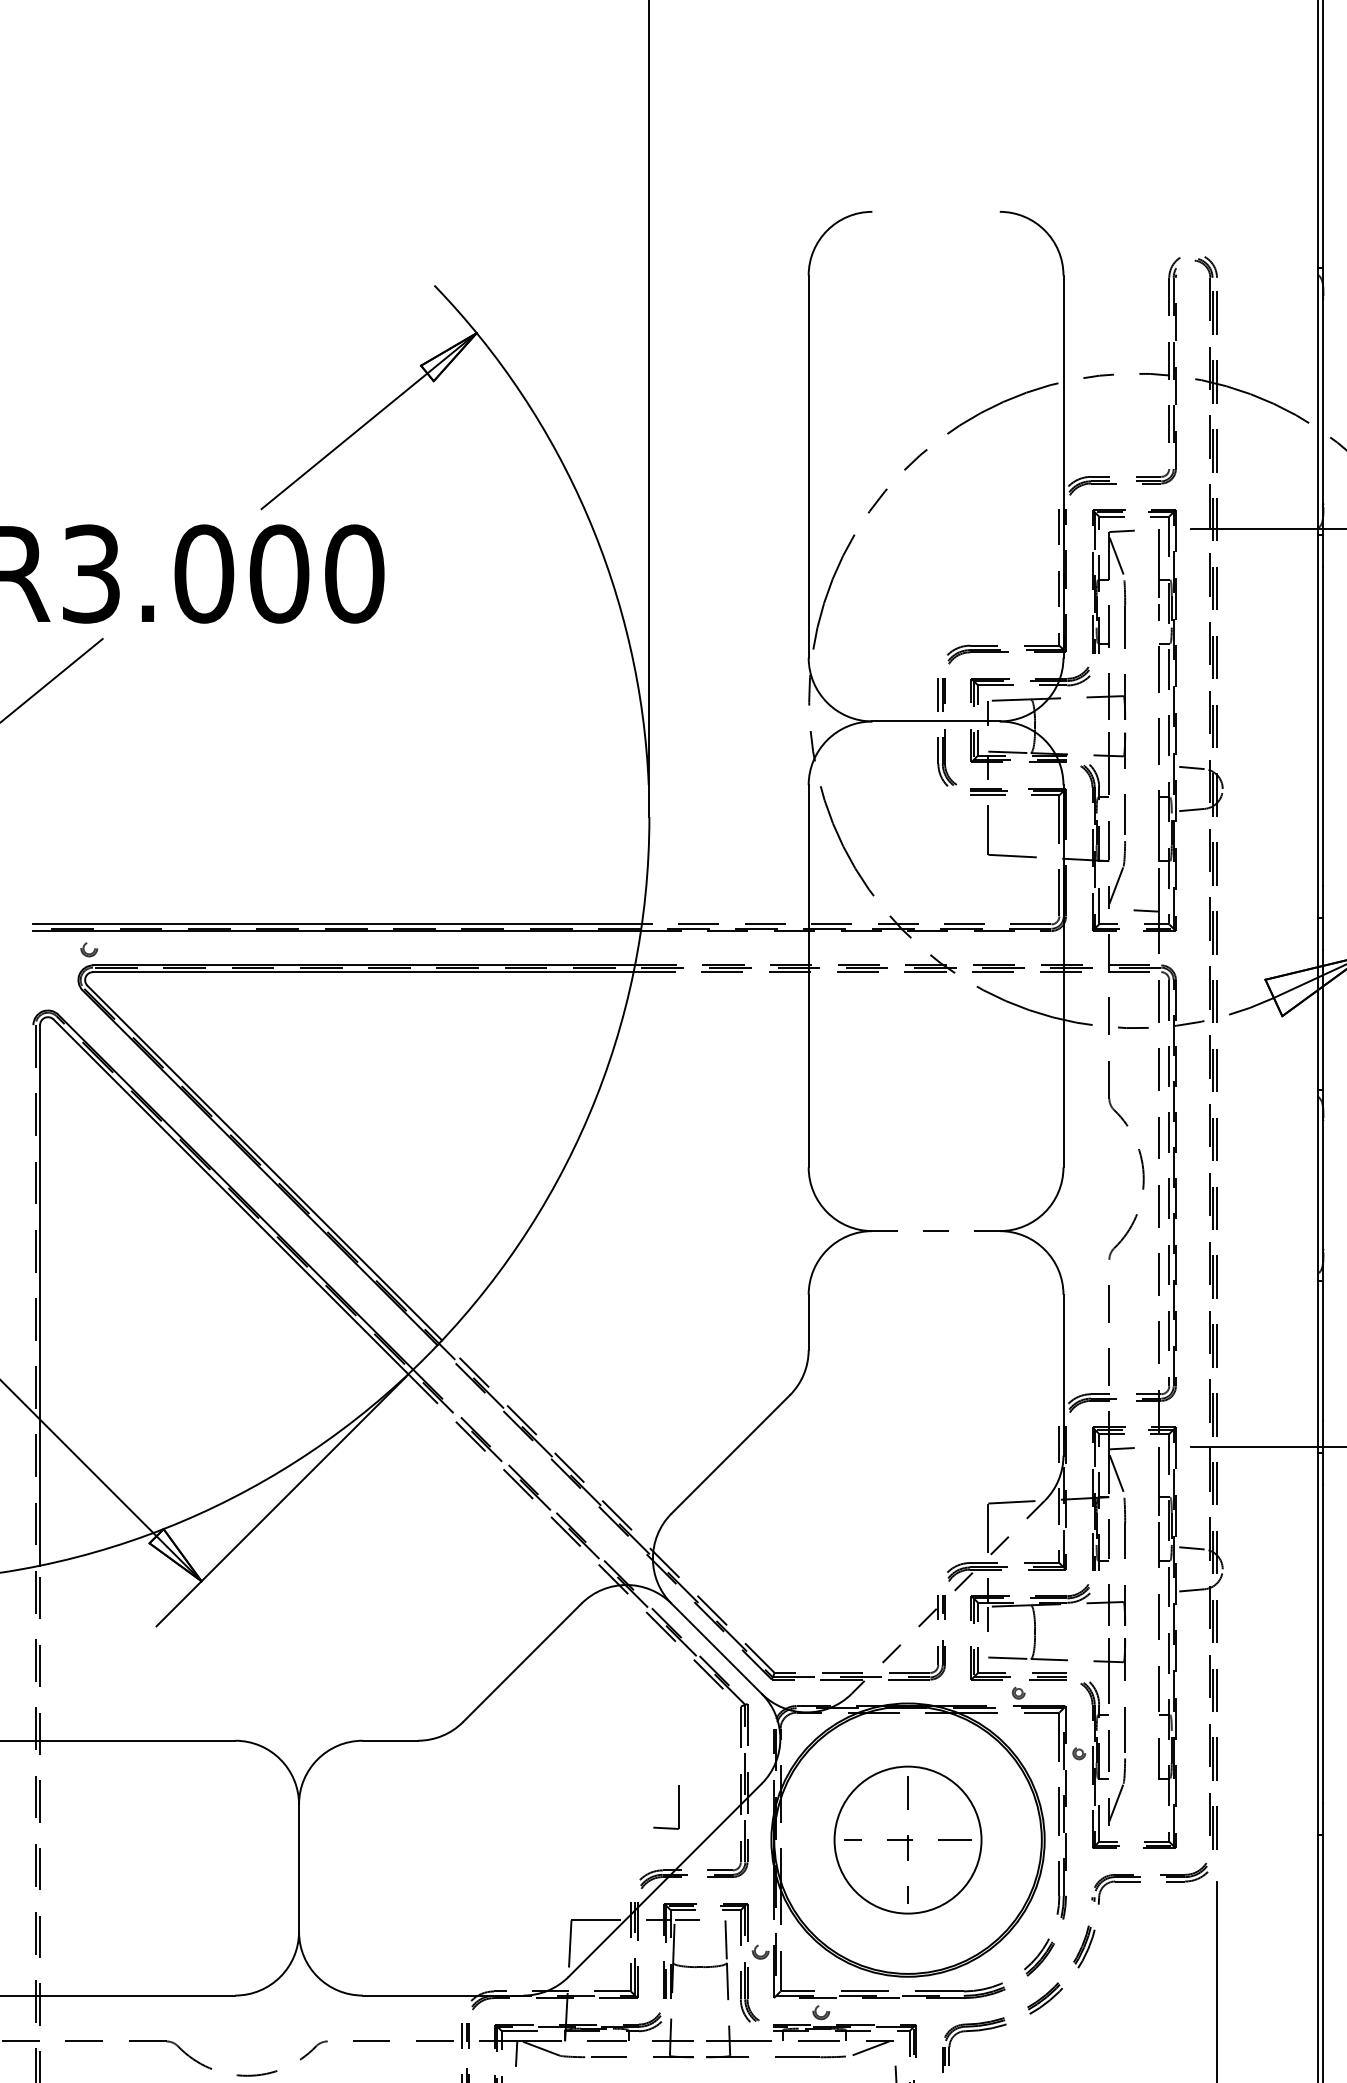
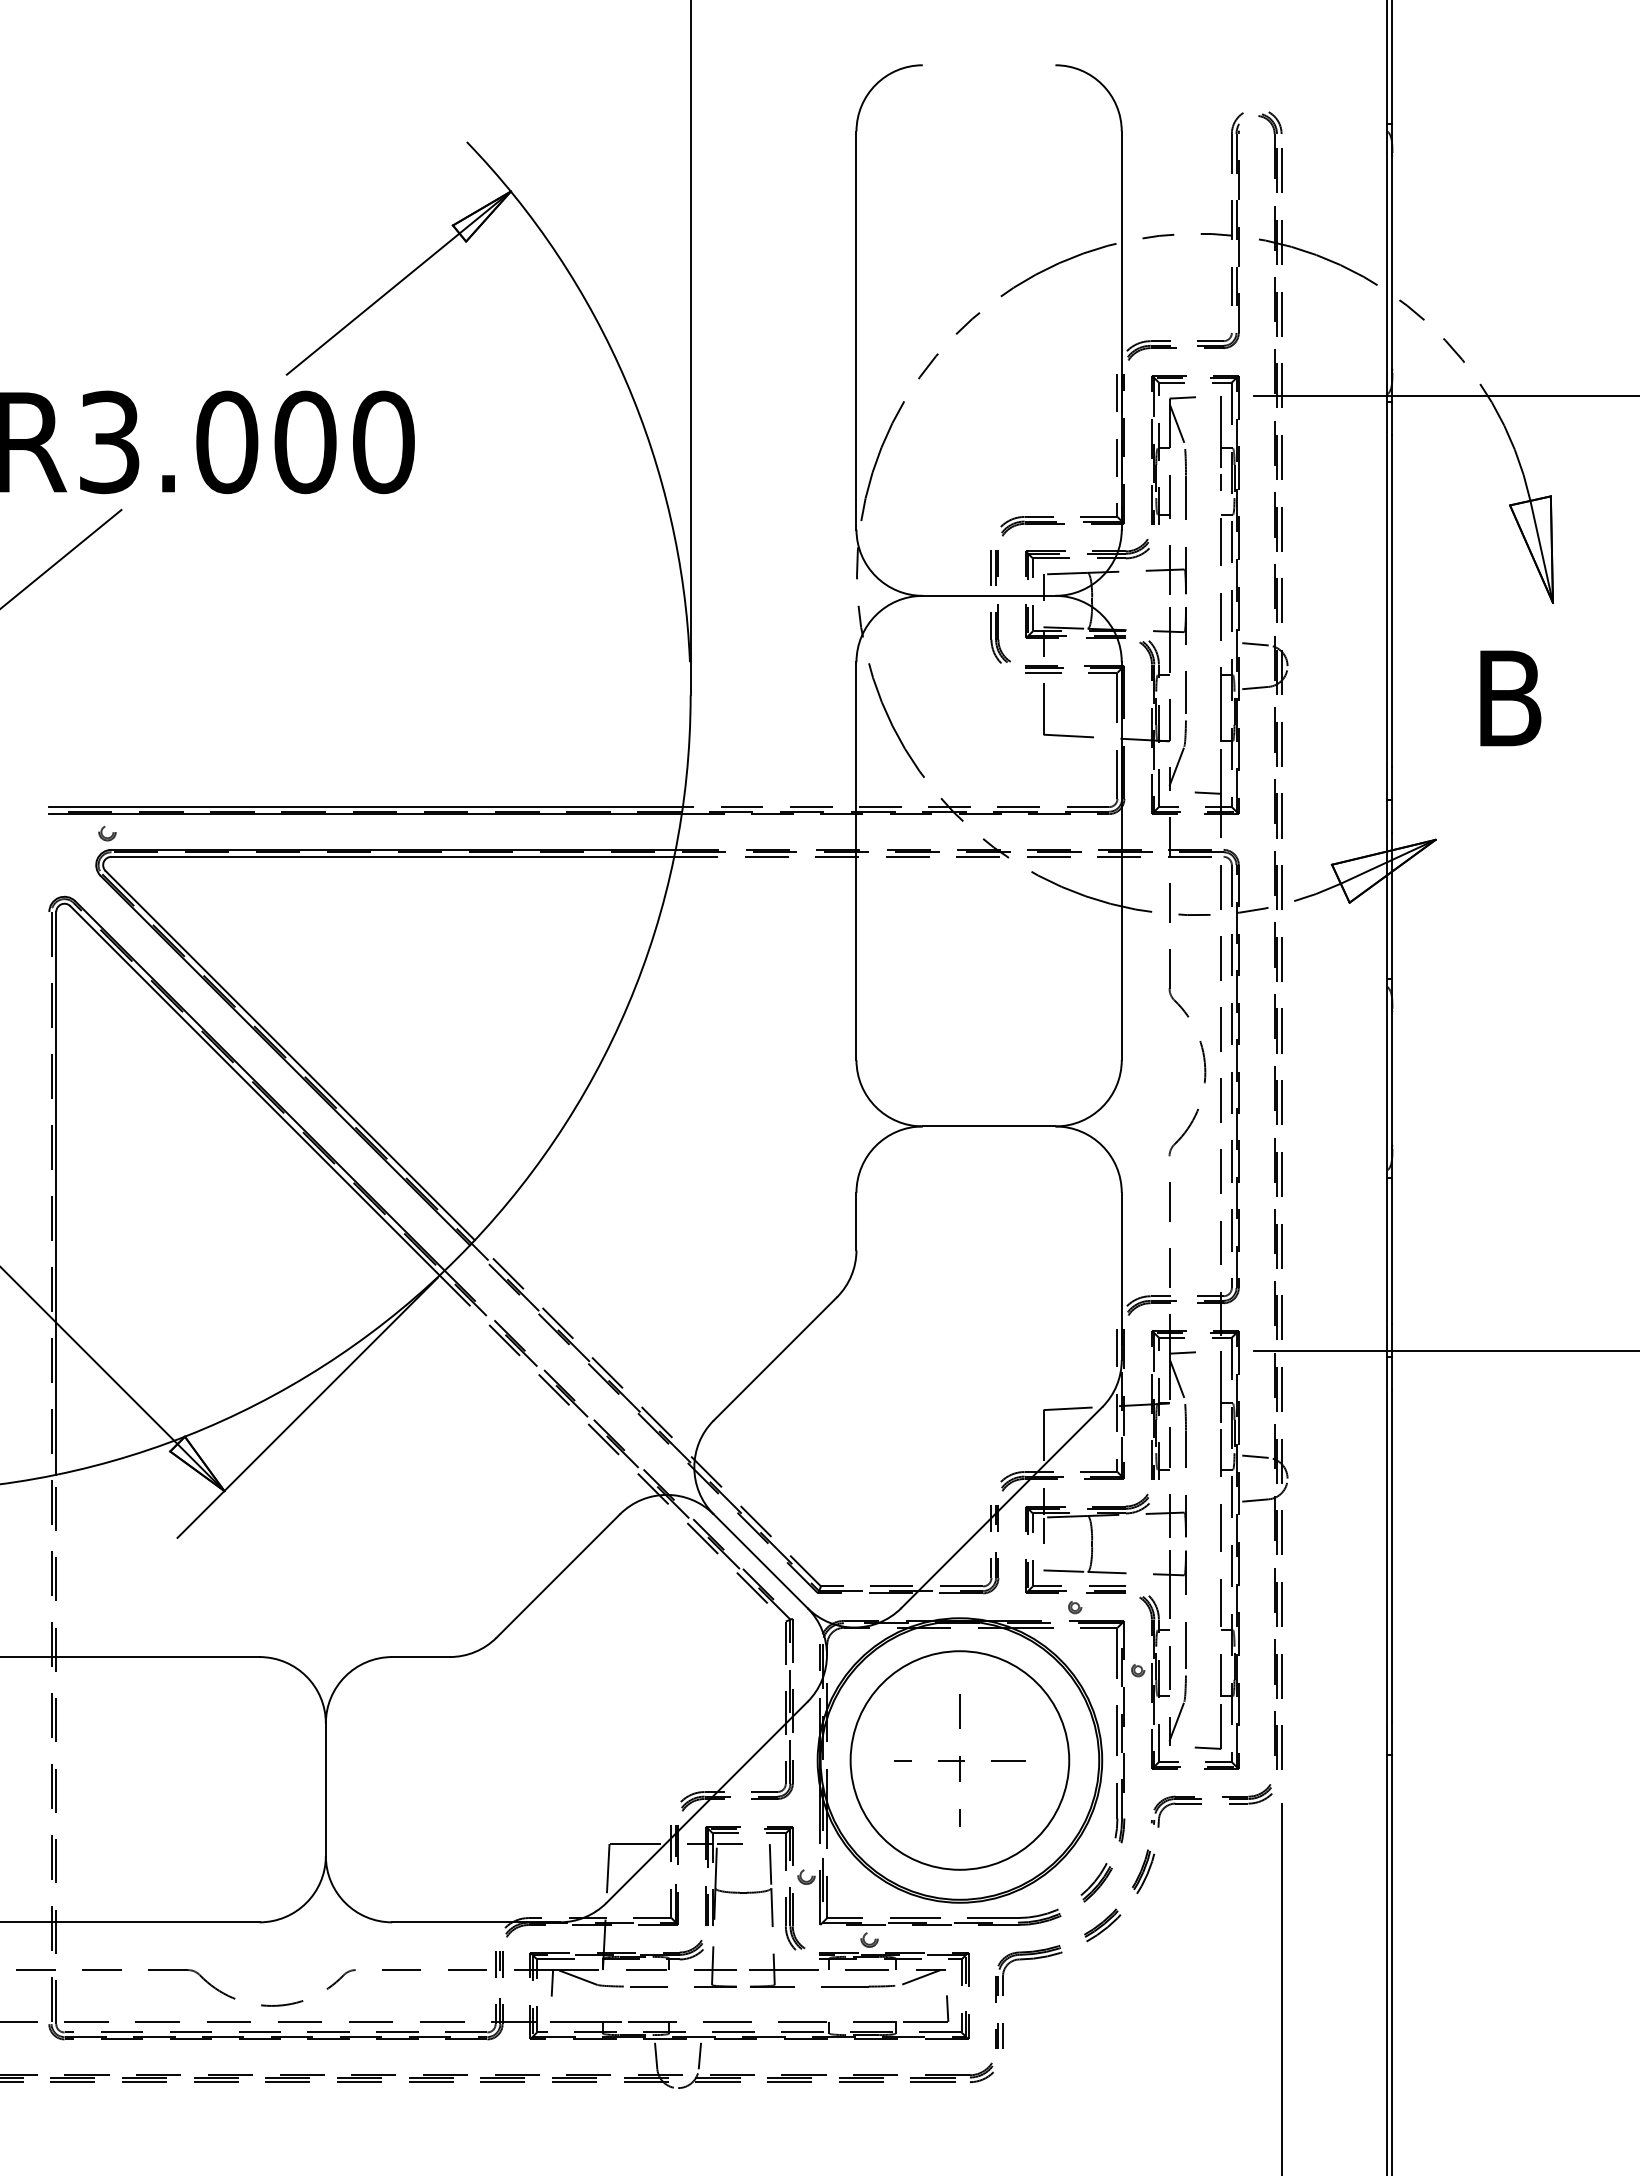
line: (936, 1231) -> (989, 1126), dashed -> solid
line: (947, 1597) -> (1001, 1507), dashed -> solid
part: (678, 1807) -> (1220, 1726), moved
circle: (907, 1840) -> (959, 1760), size x1.43

